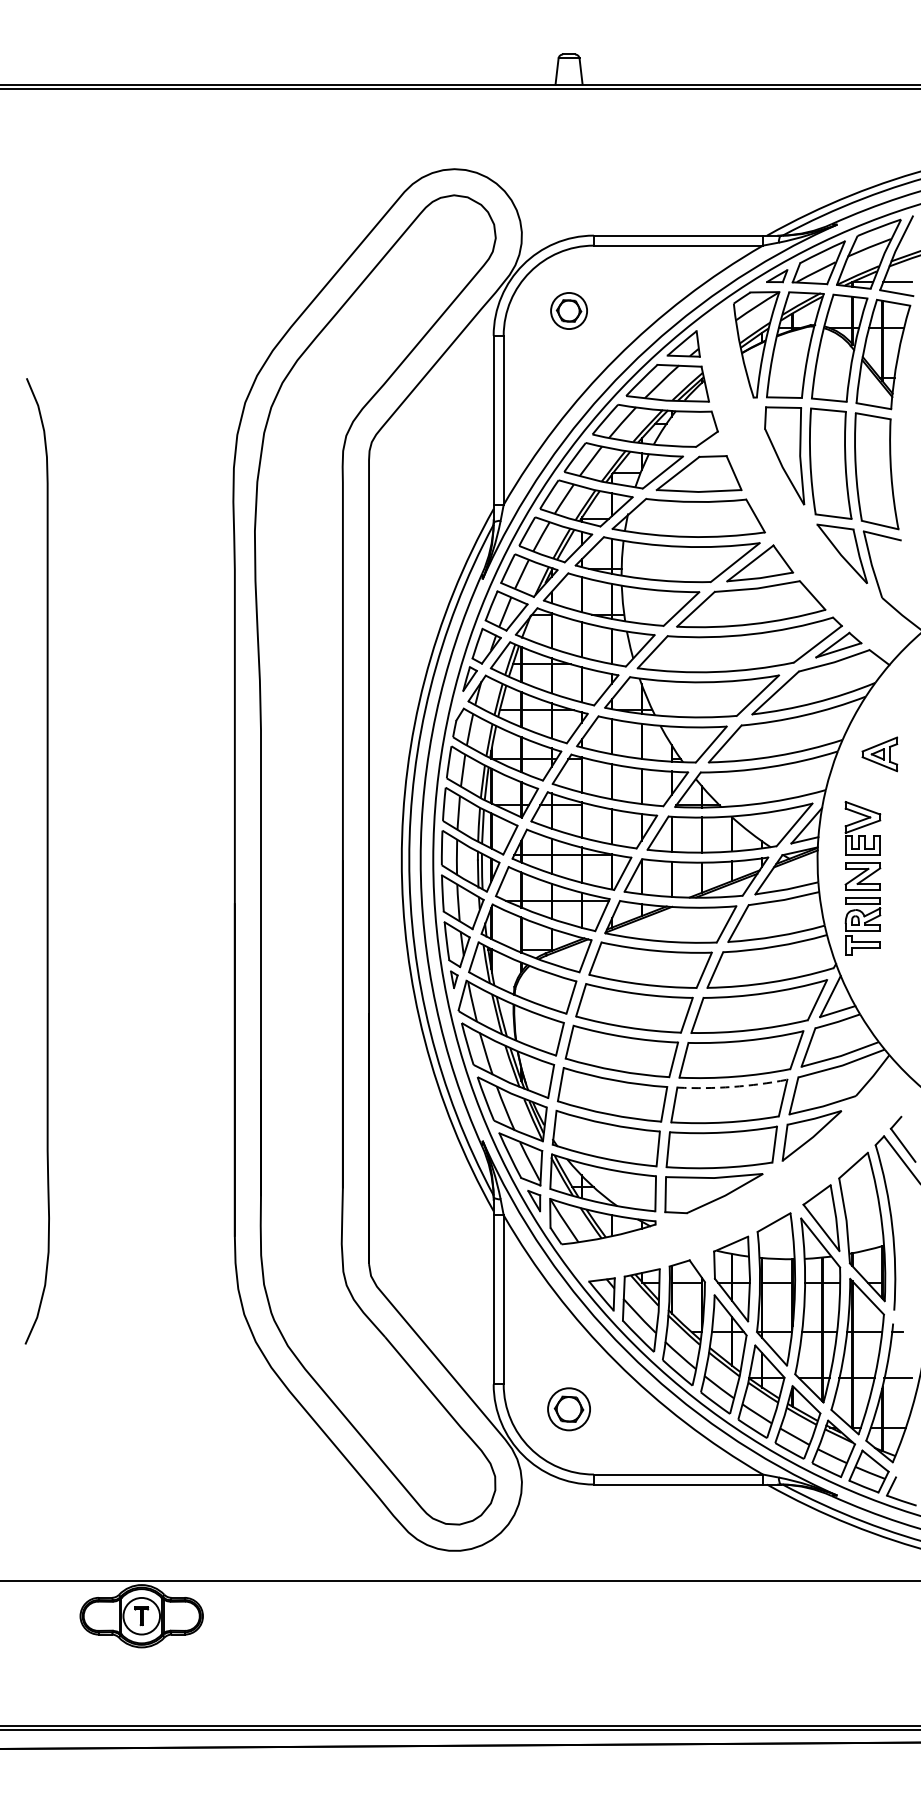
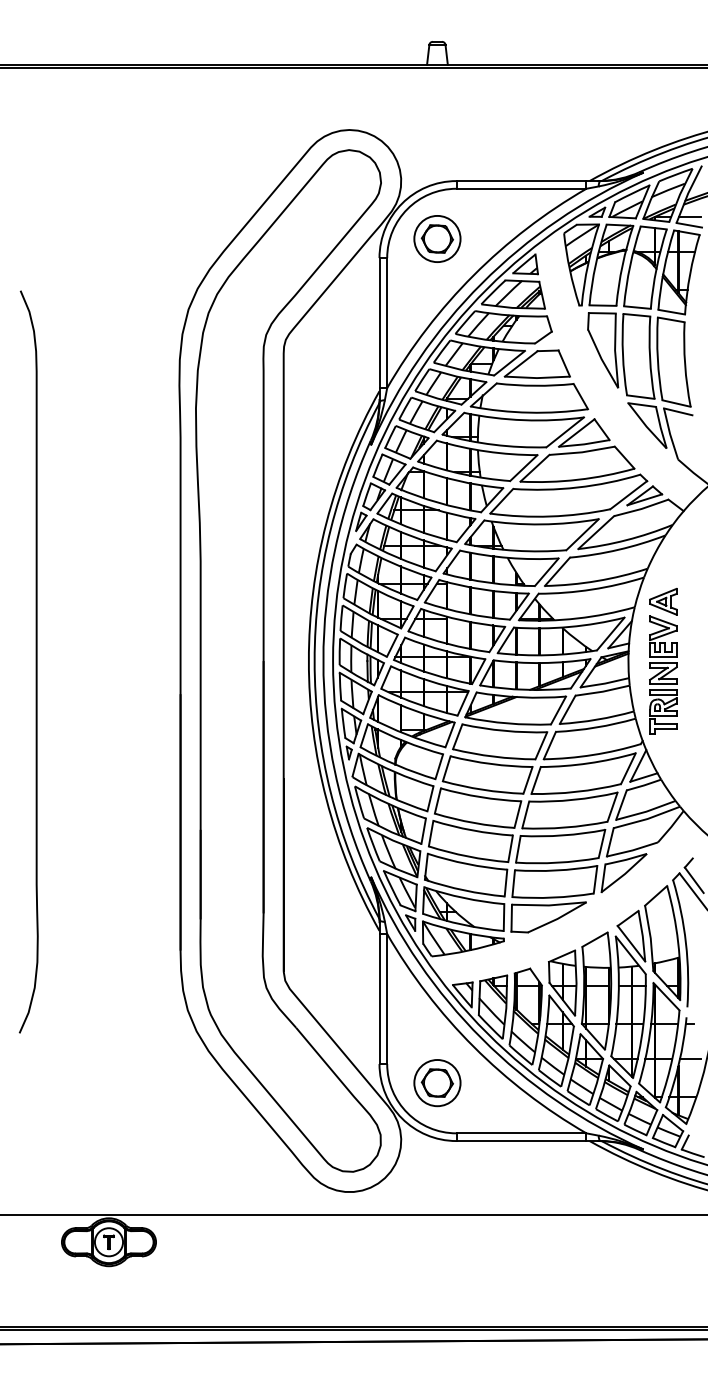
part: (569, 310) -> (437, 238), size x1.67
part: (880, 753) -> (663, 601), moved
arc: (733, 1087) -> (563, 835), dashed -> solid
part: (569, 1409) -> (437, 1083), size x1.43

